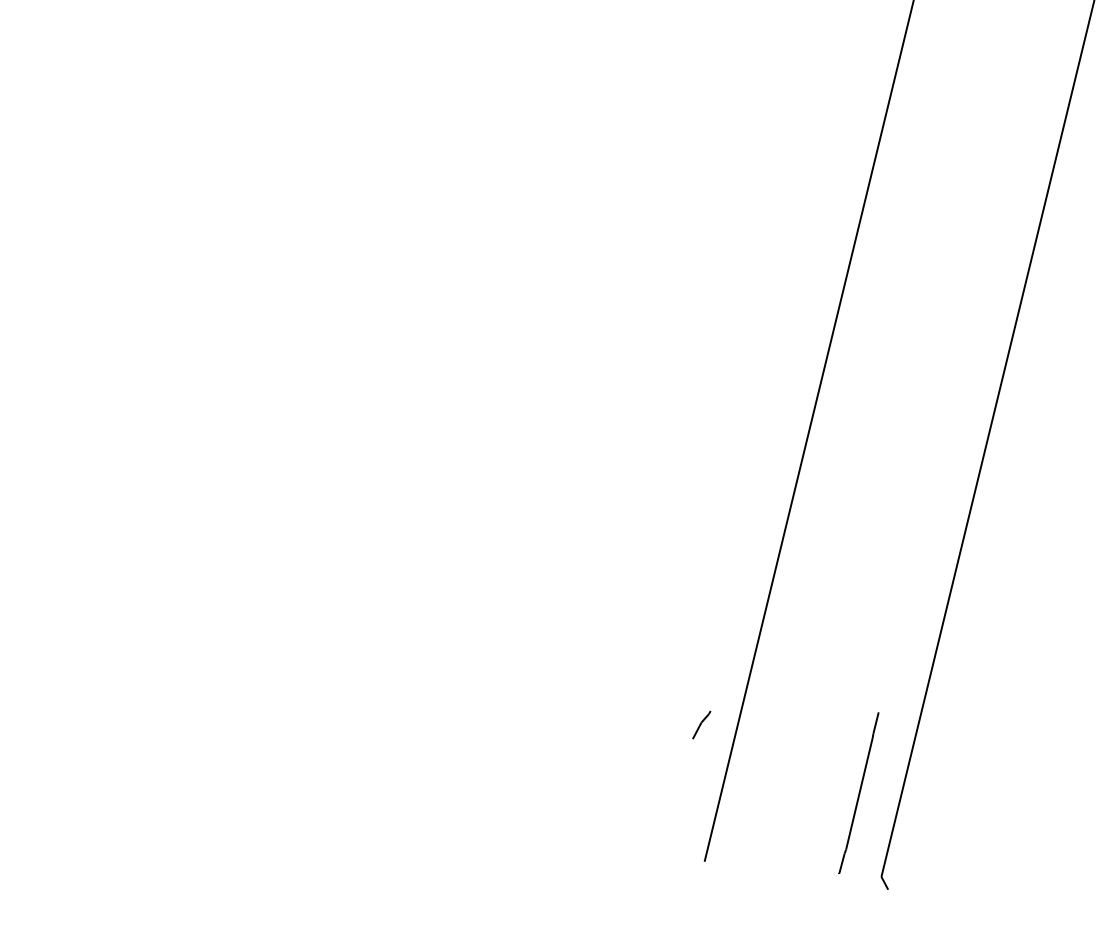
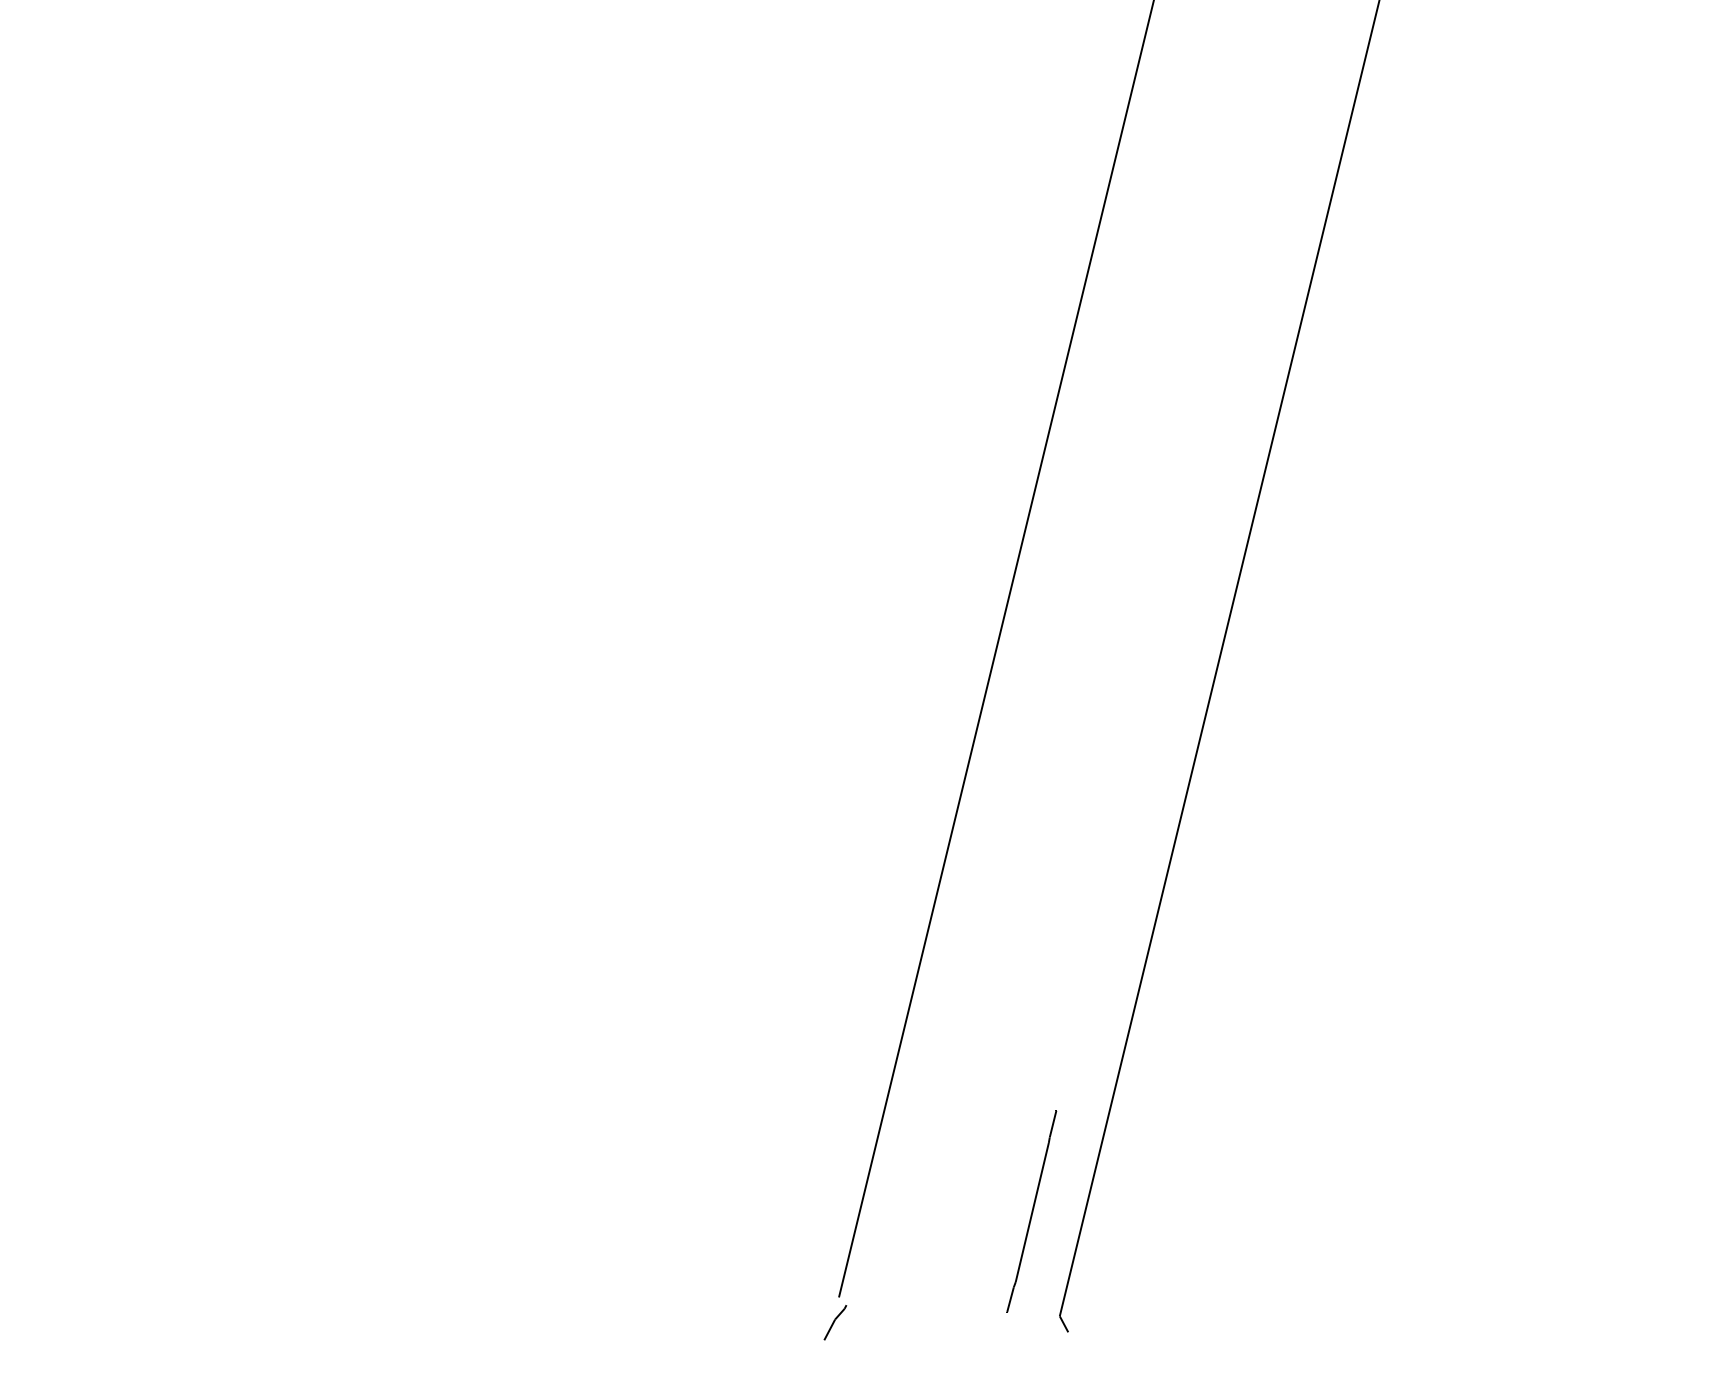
part: (701, 724) -> (835, 1322), moved

